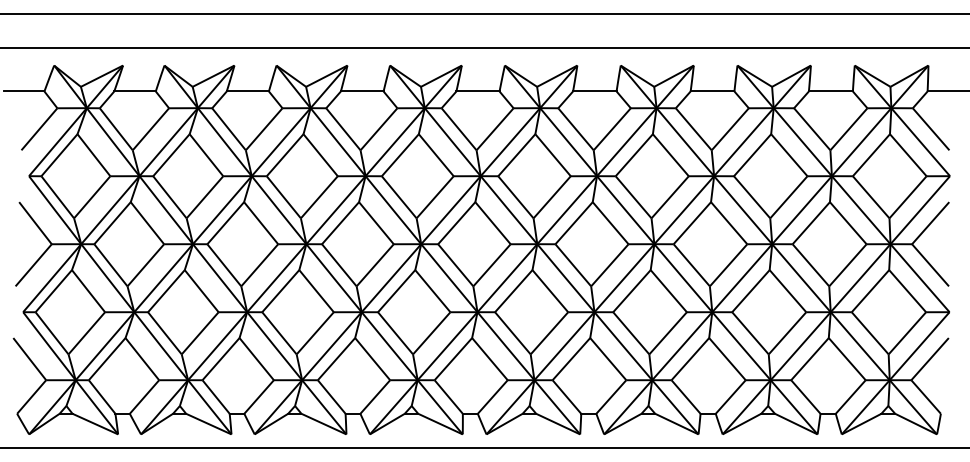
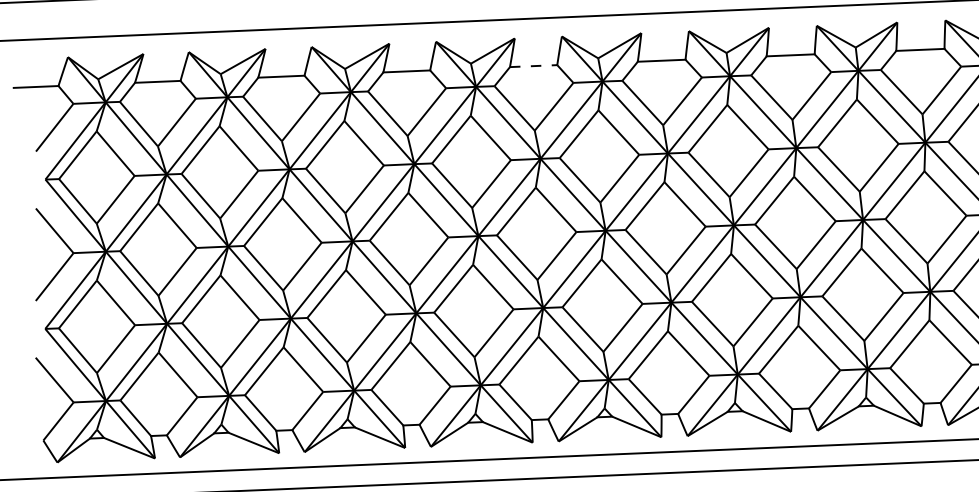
line: (477, 91) -> (533, 66), solid -> dashed

